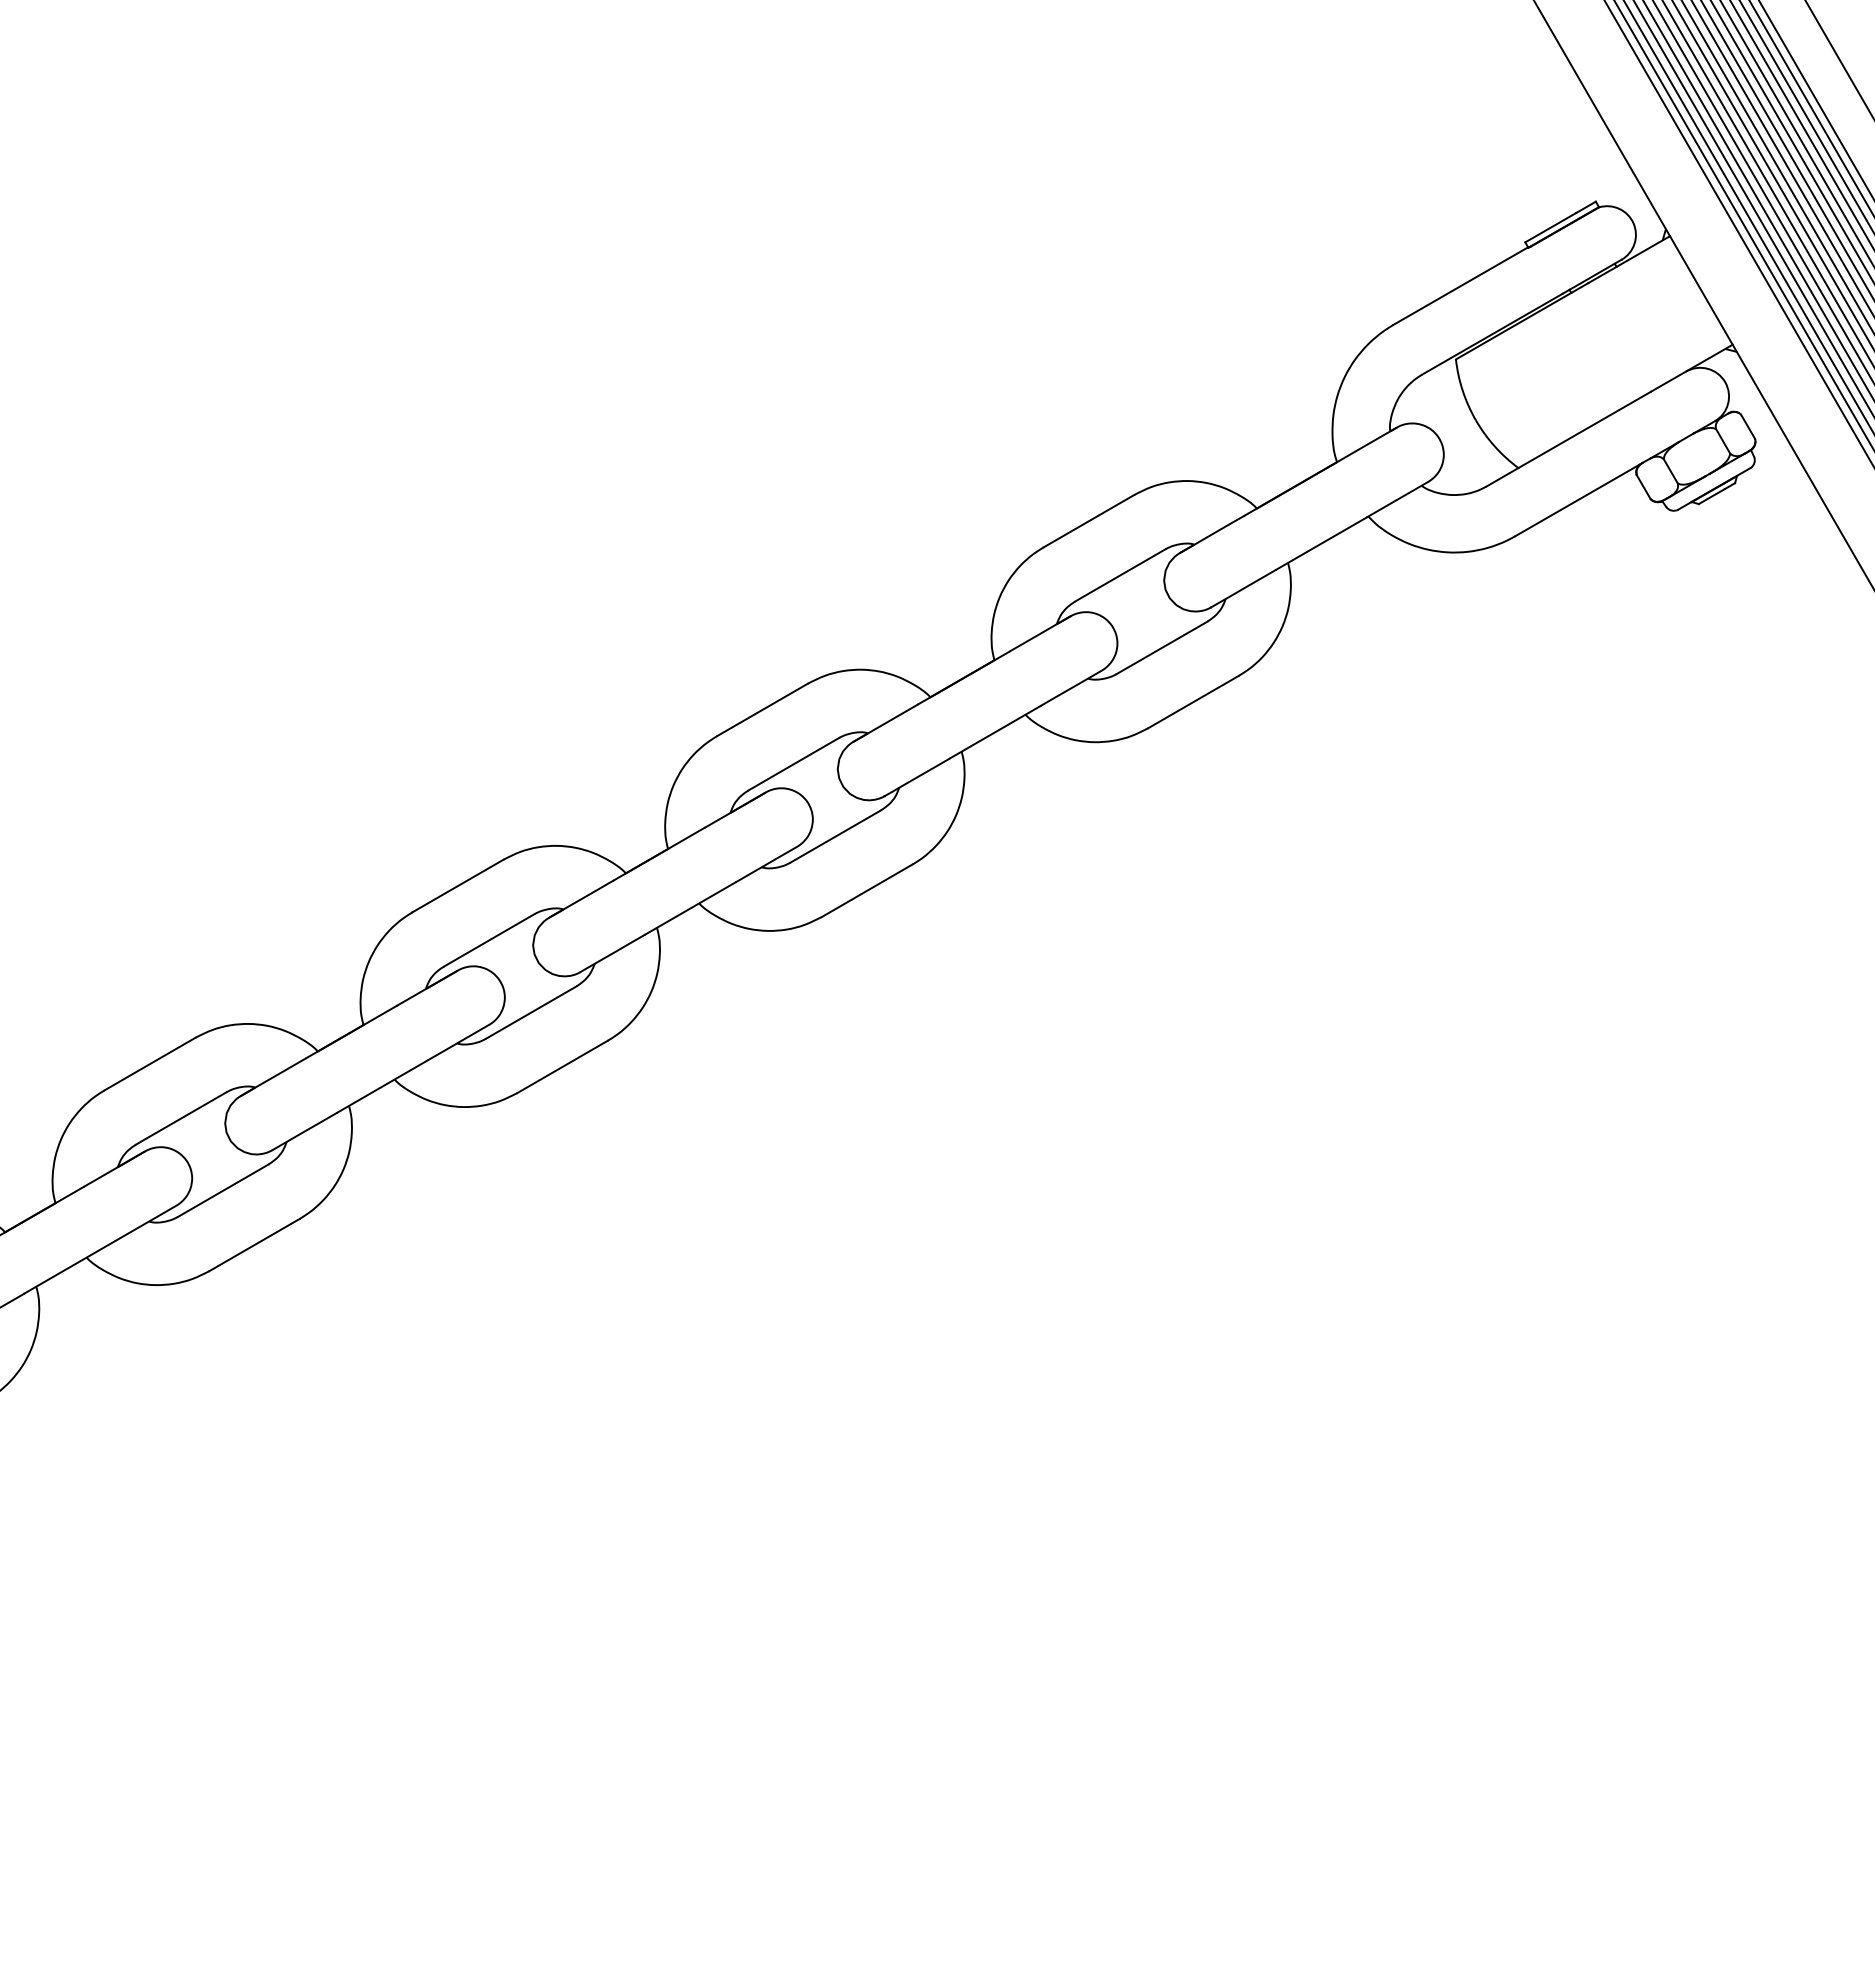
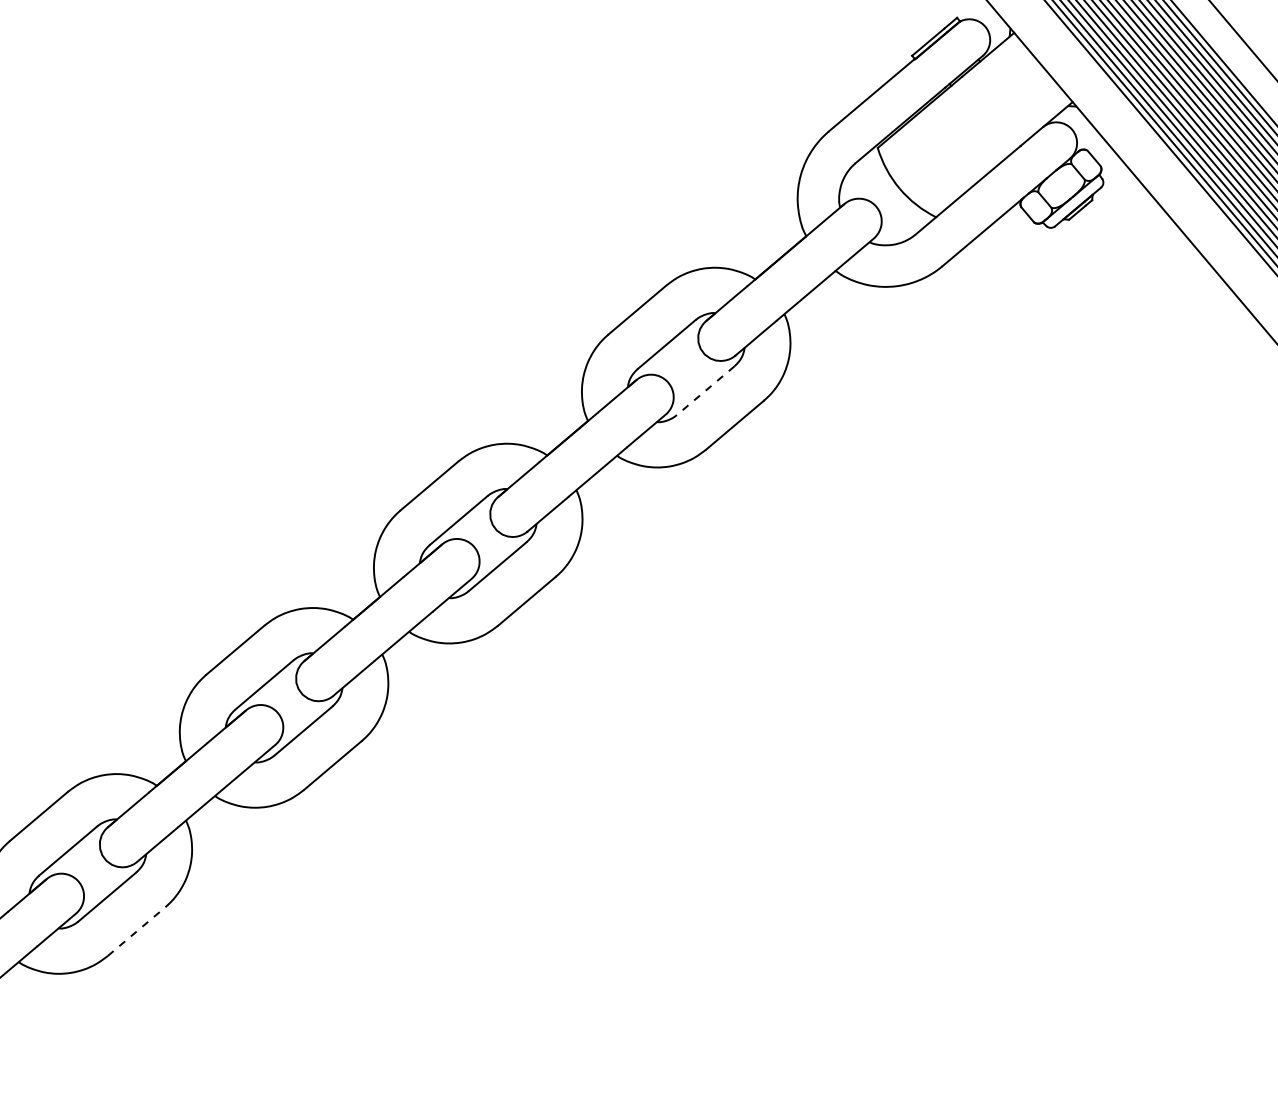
line: (1161, 648) -> (705, 391), solid -> dashed
line: (255, 1244) -> (137, 931), solid -> dashed

